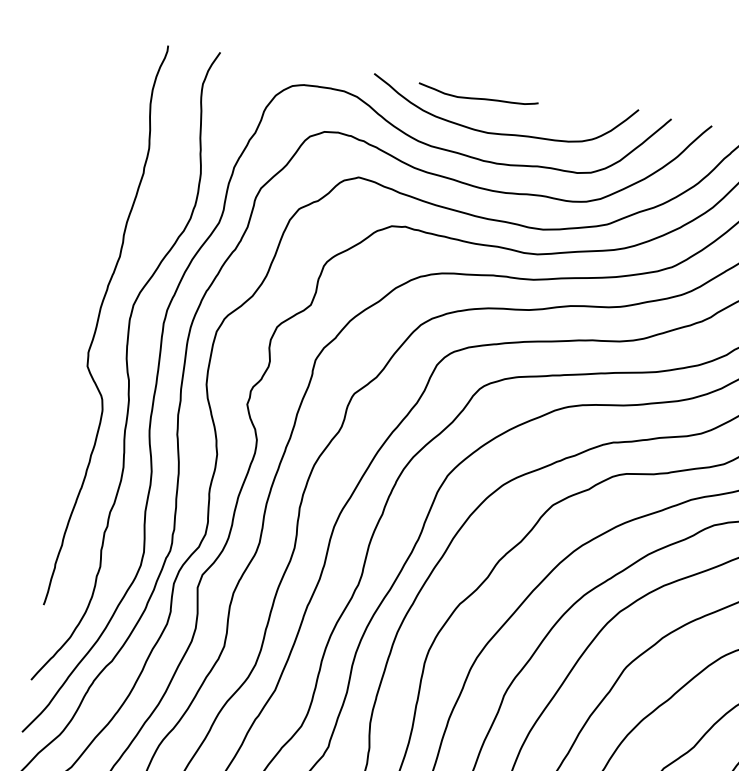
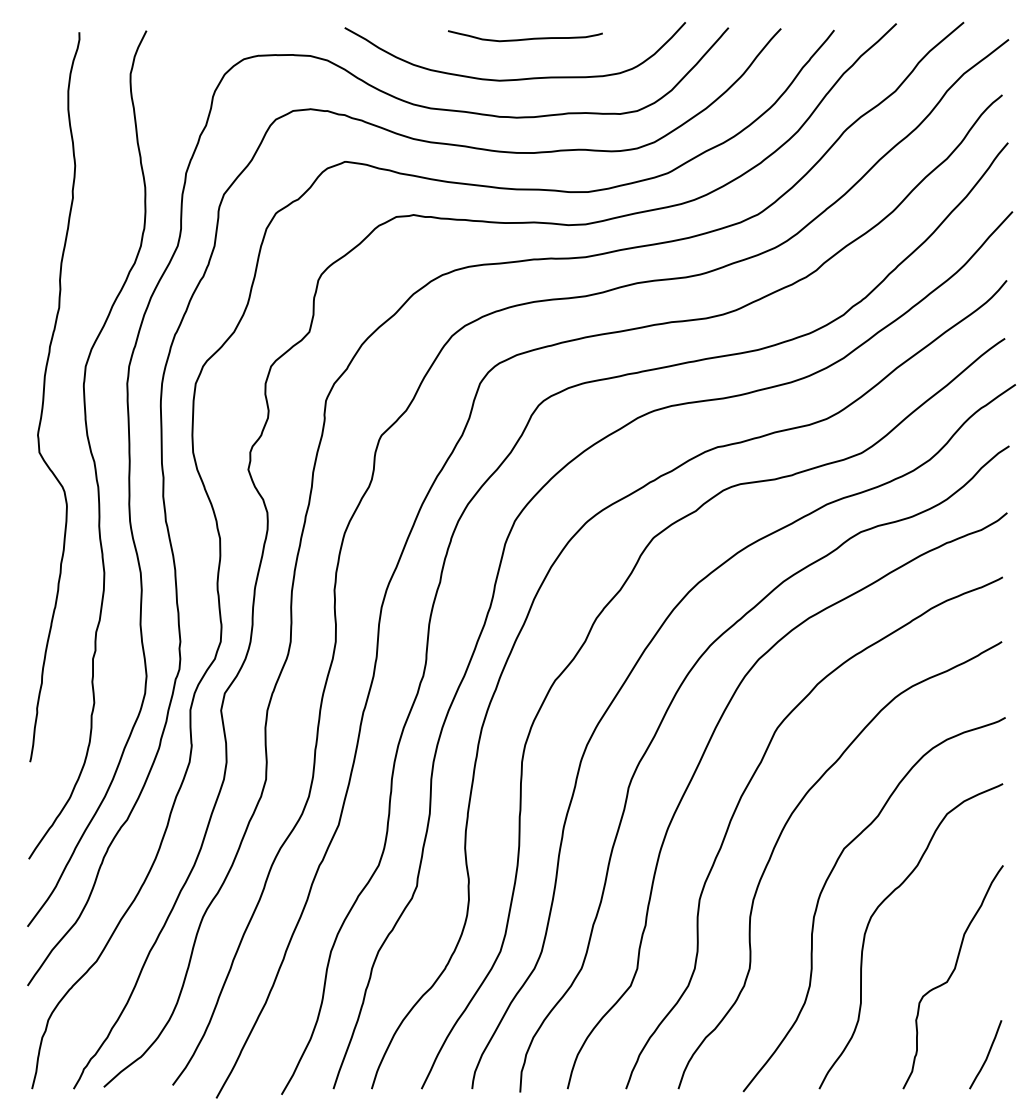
curve: (478, 98) -> (525, 38), moved

